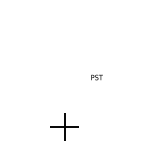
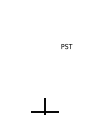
text: (96, 77) -> (66, 46), moved

